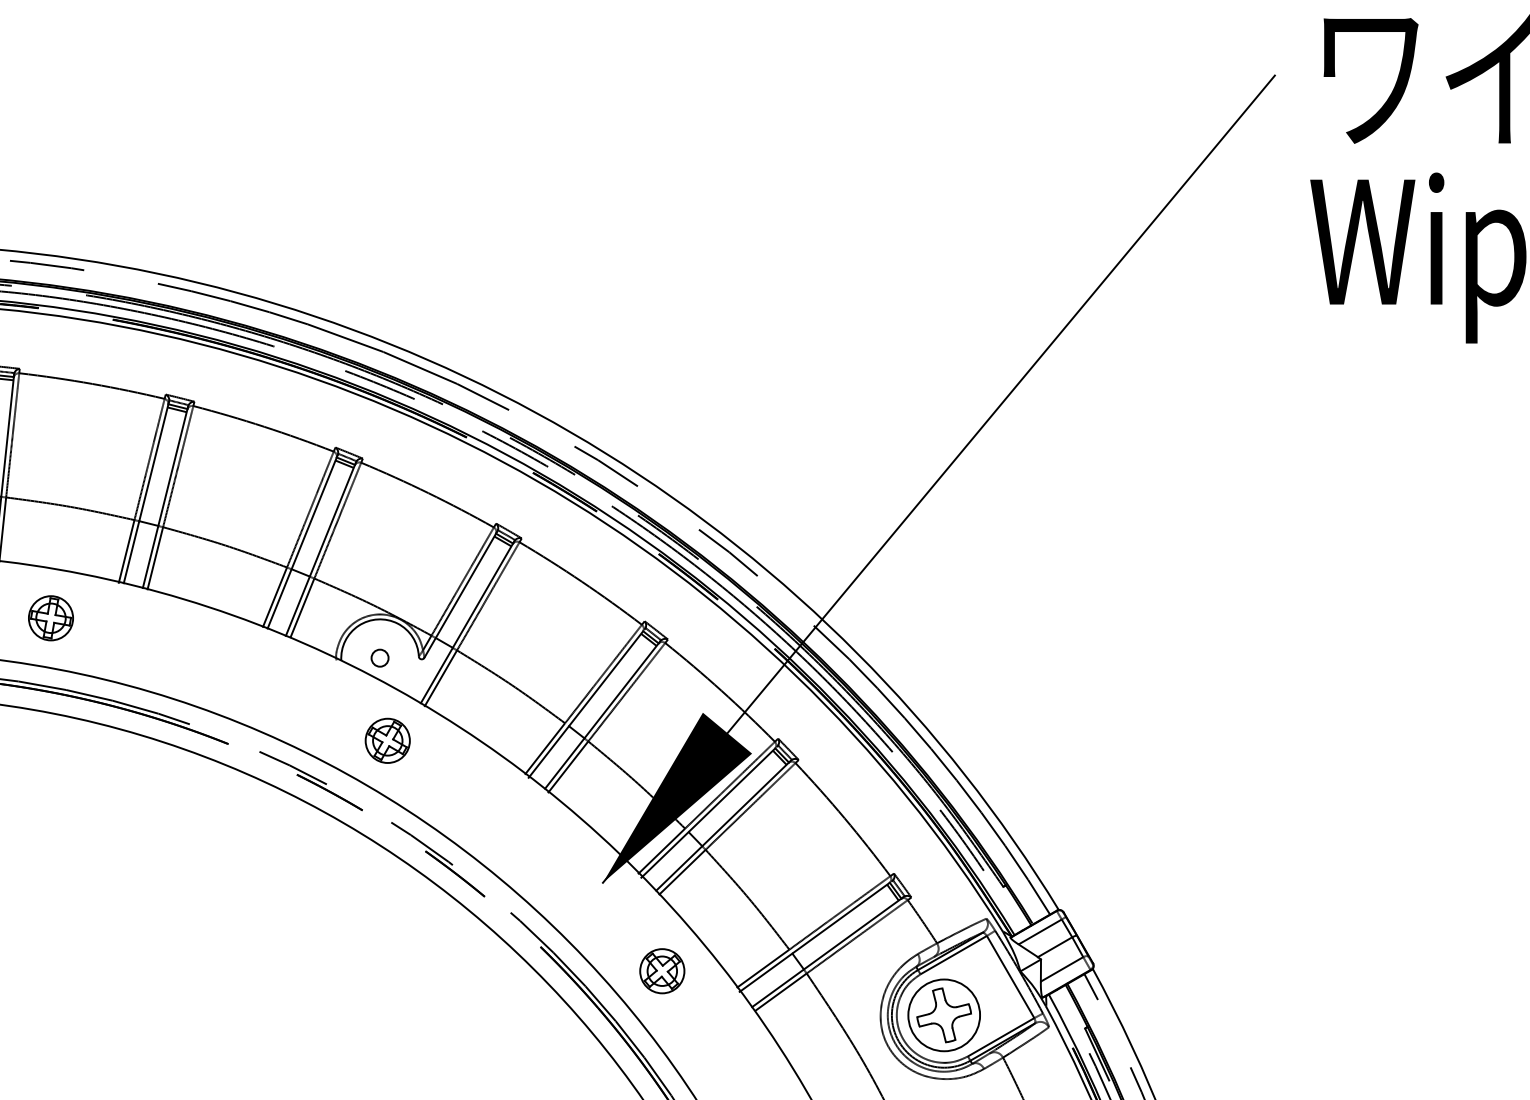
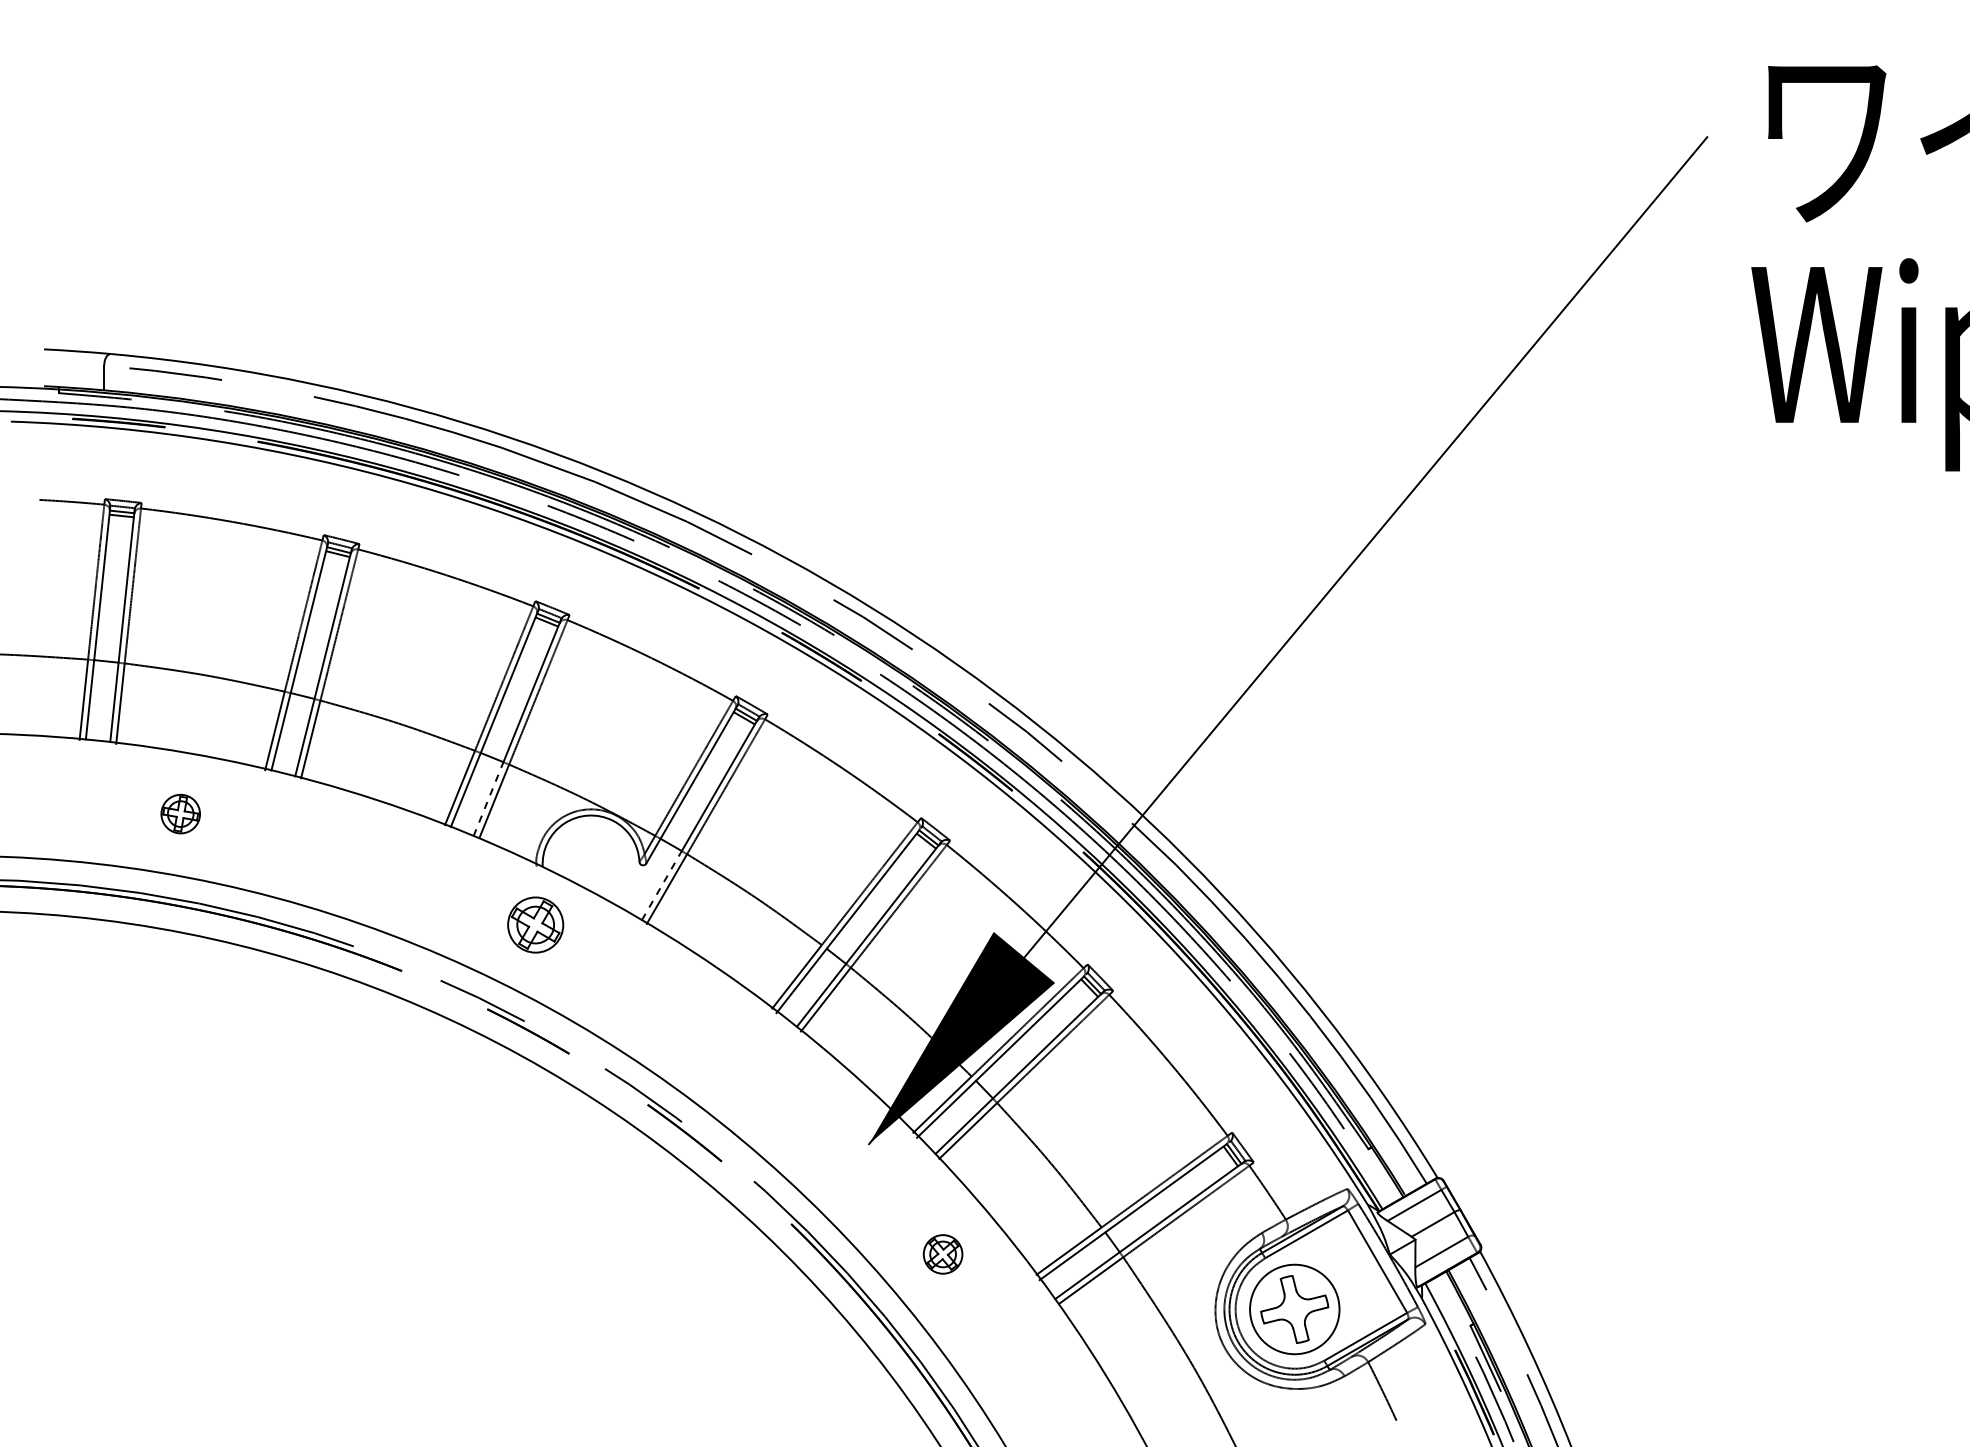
line: (297, 606) -> (488, 799), solid -> dashed
part: (50, 617) -> (180, 813), size x0.7
circle: (379, 657) -> (590, 863), removed
line: (436, 675) -> (661, 885), solid -> dashed
part: (387, 740) -> (535, 924), moved
part: (661, 971) -> (942, 1254), size x0.7

